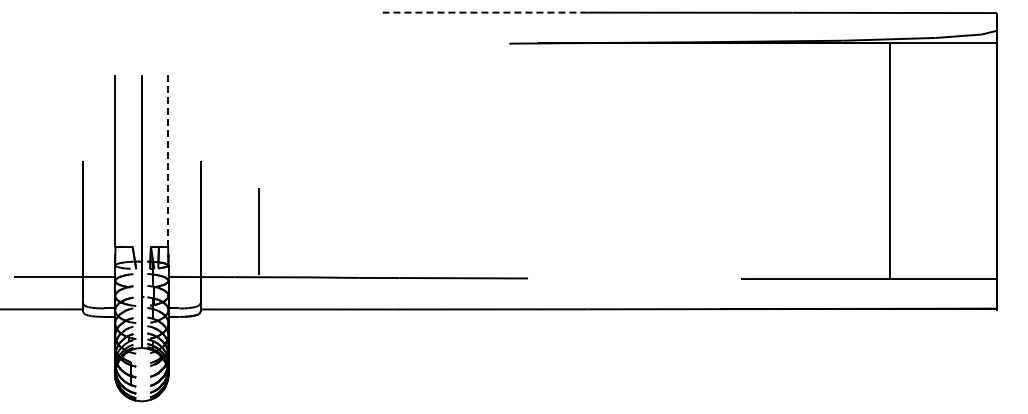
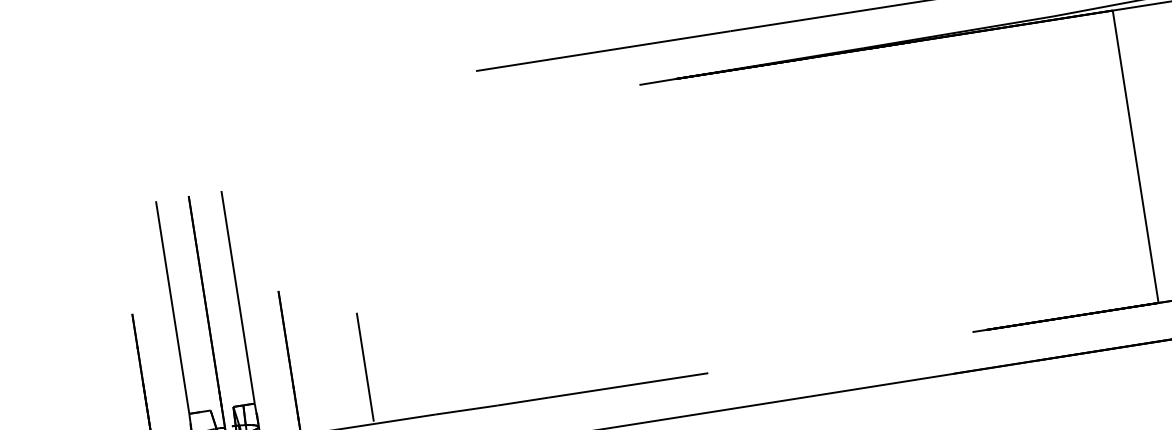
line: (484, 12) -> (602, 51), dashed -> solid
line: (168, 161) -> (238, 297), dashed -> solid

